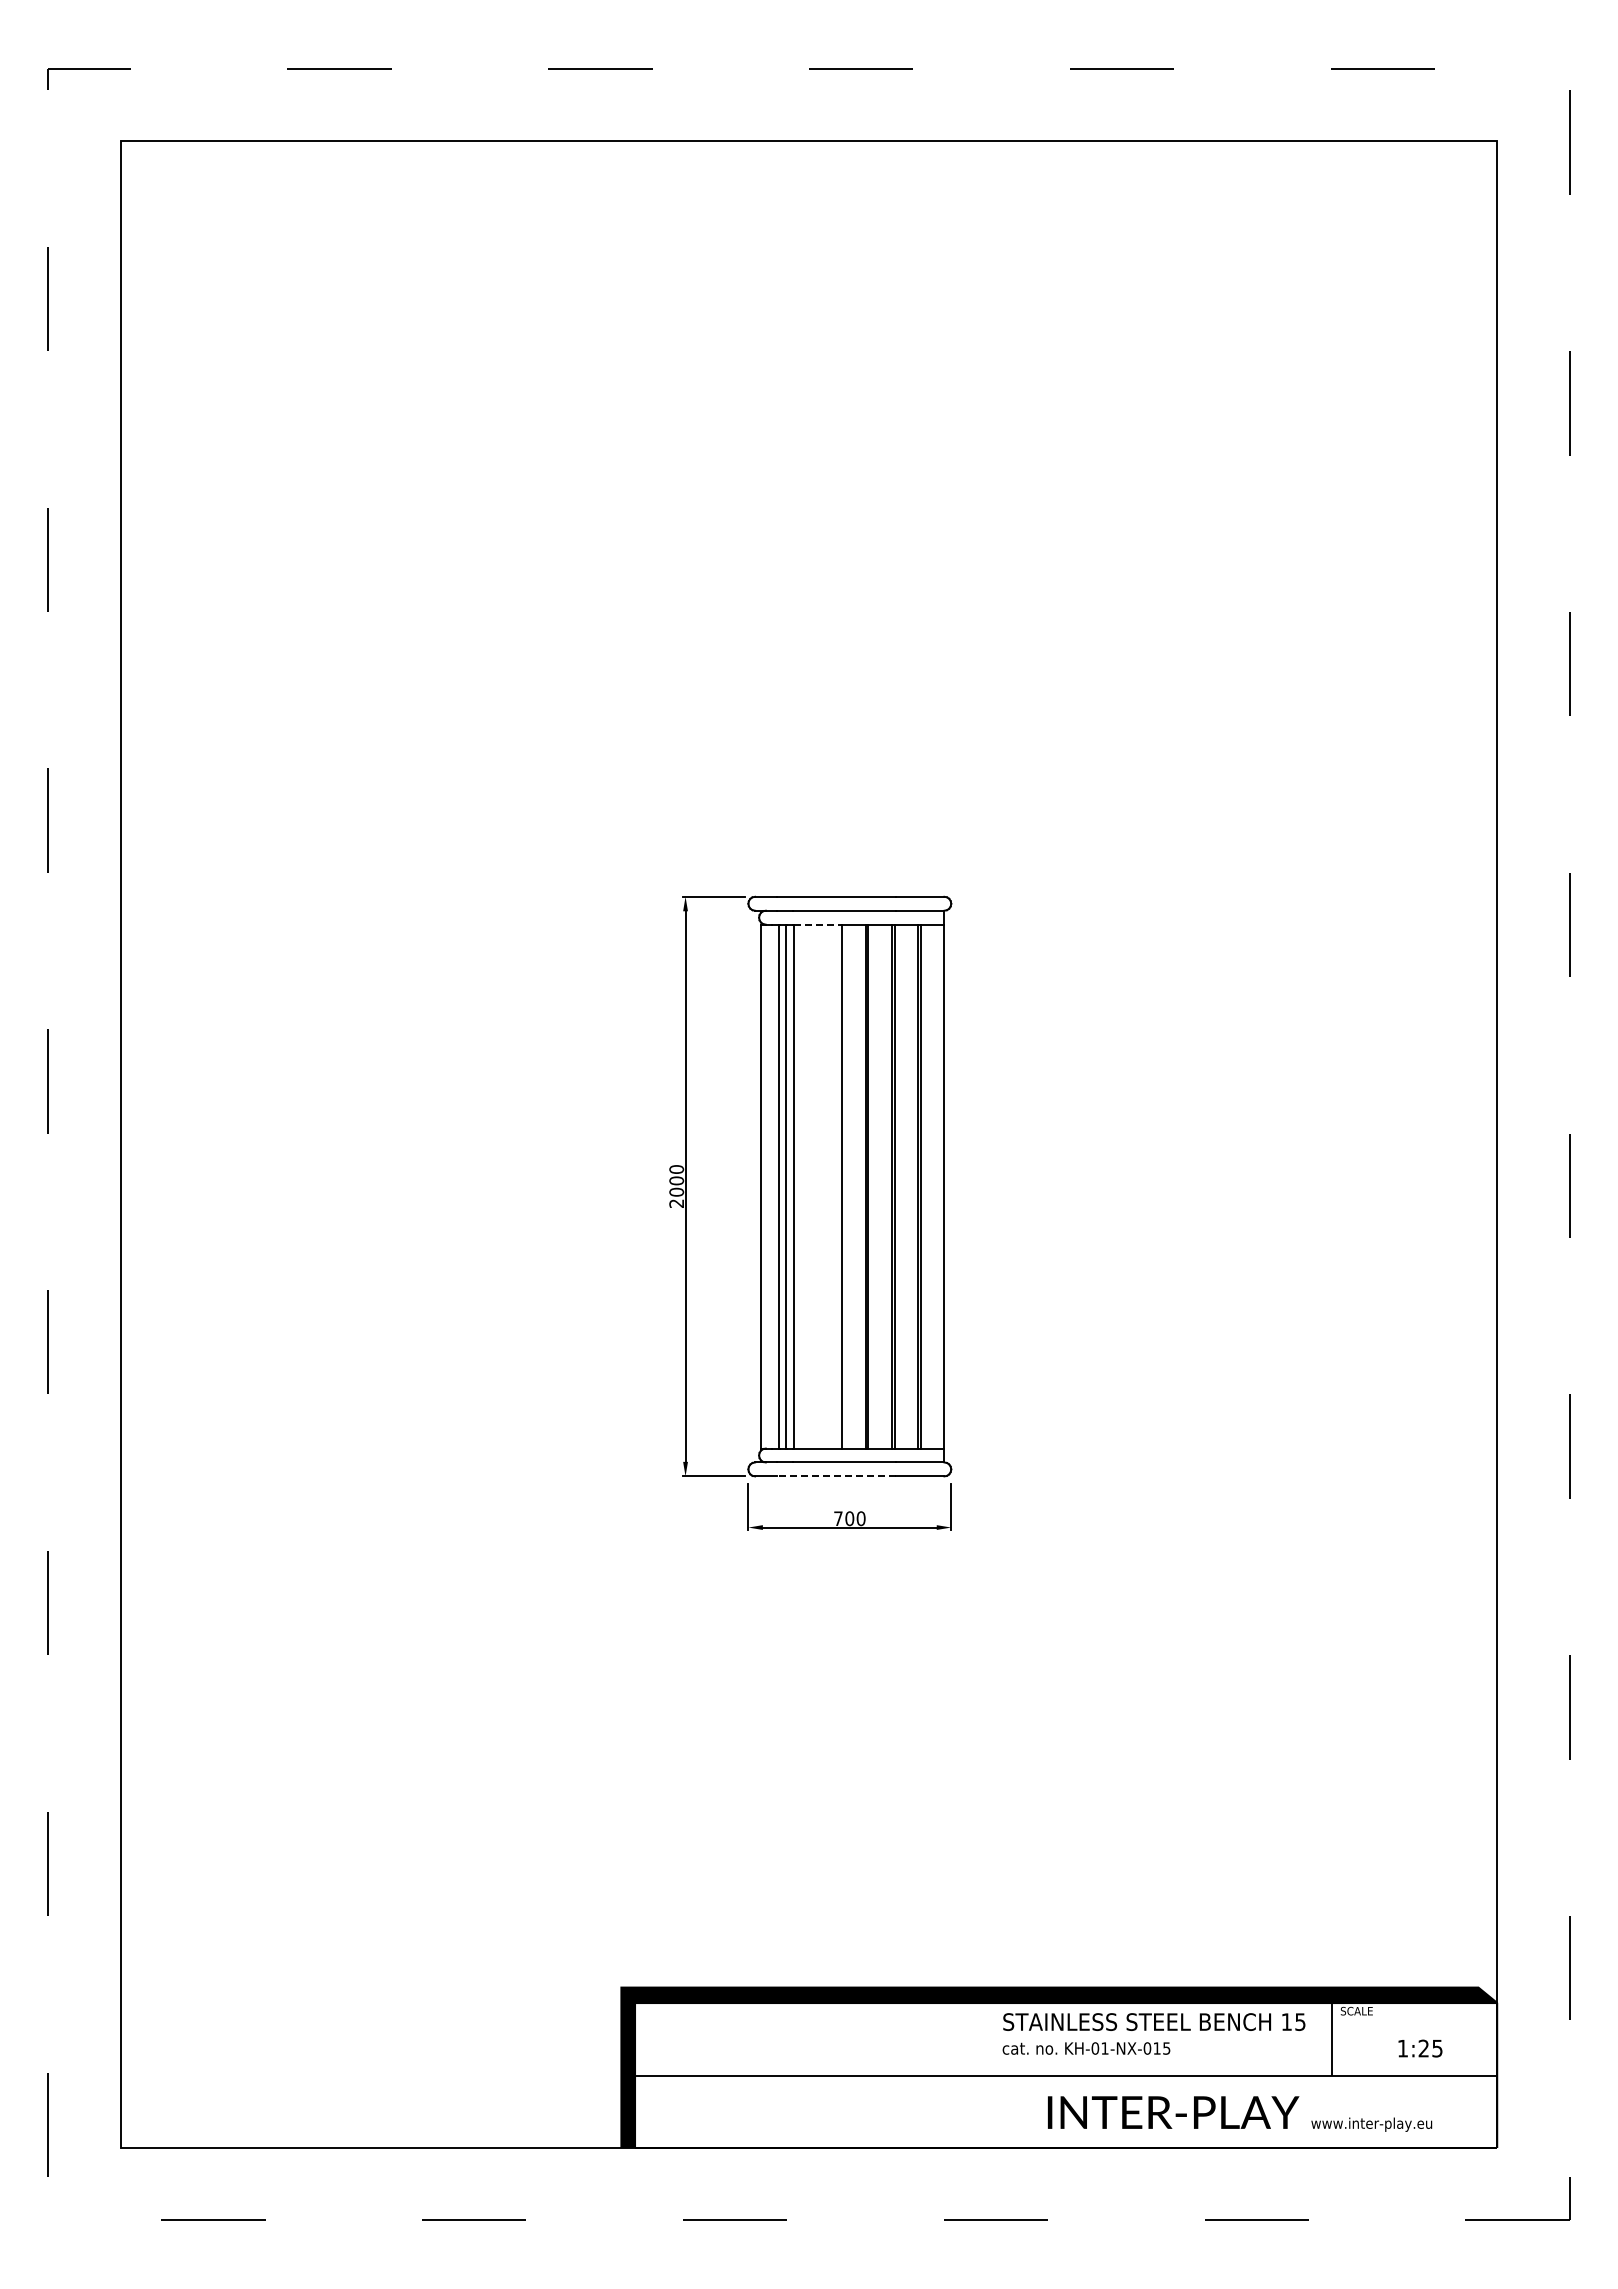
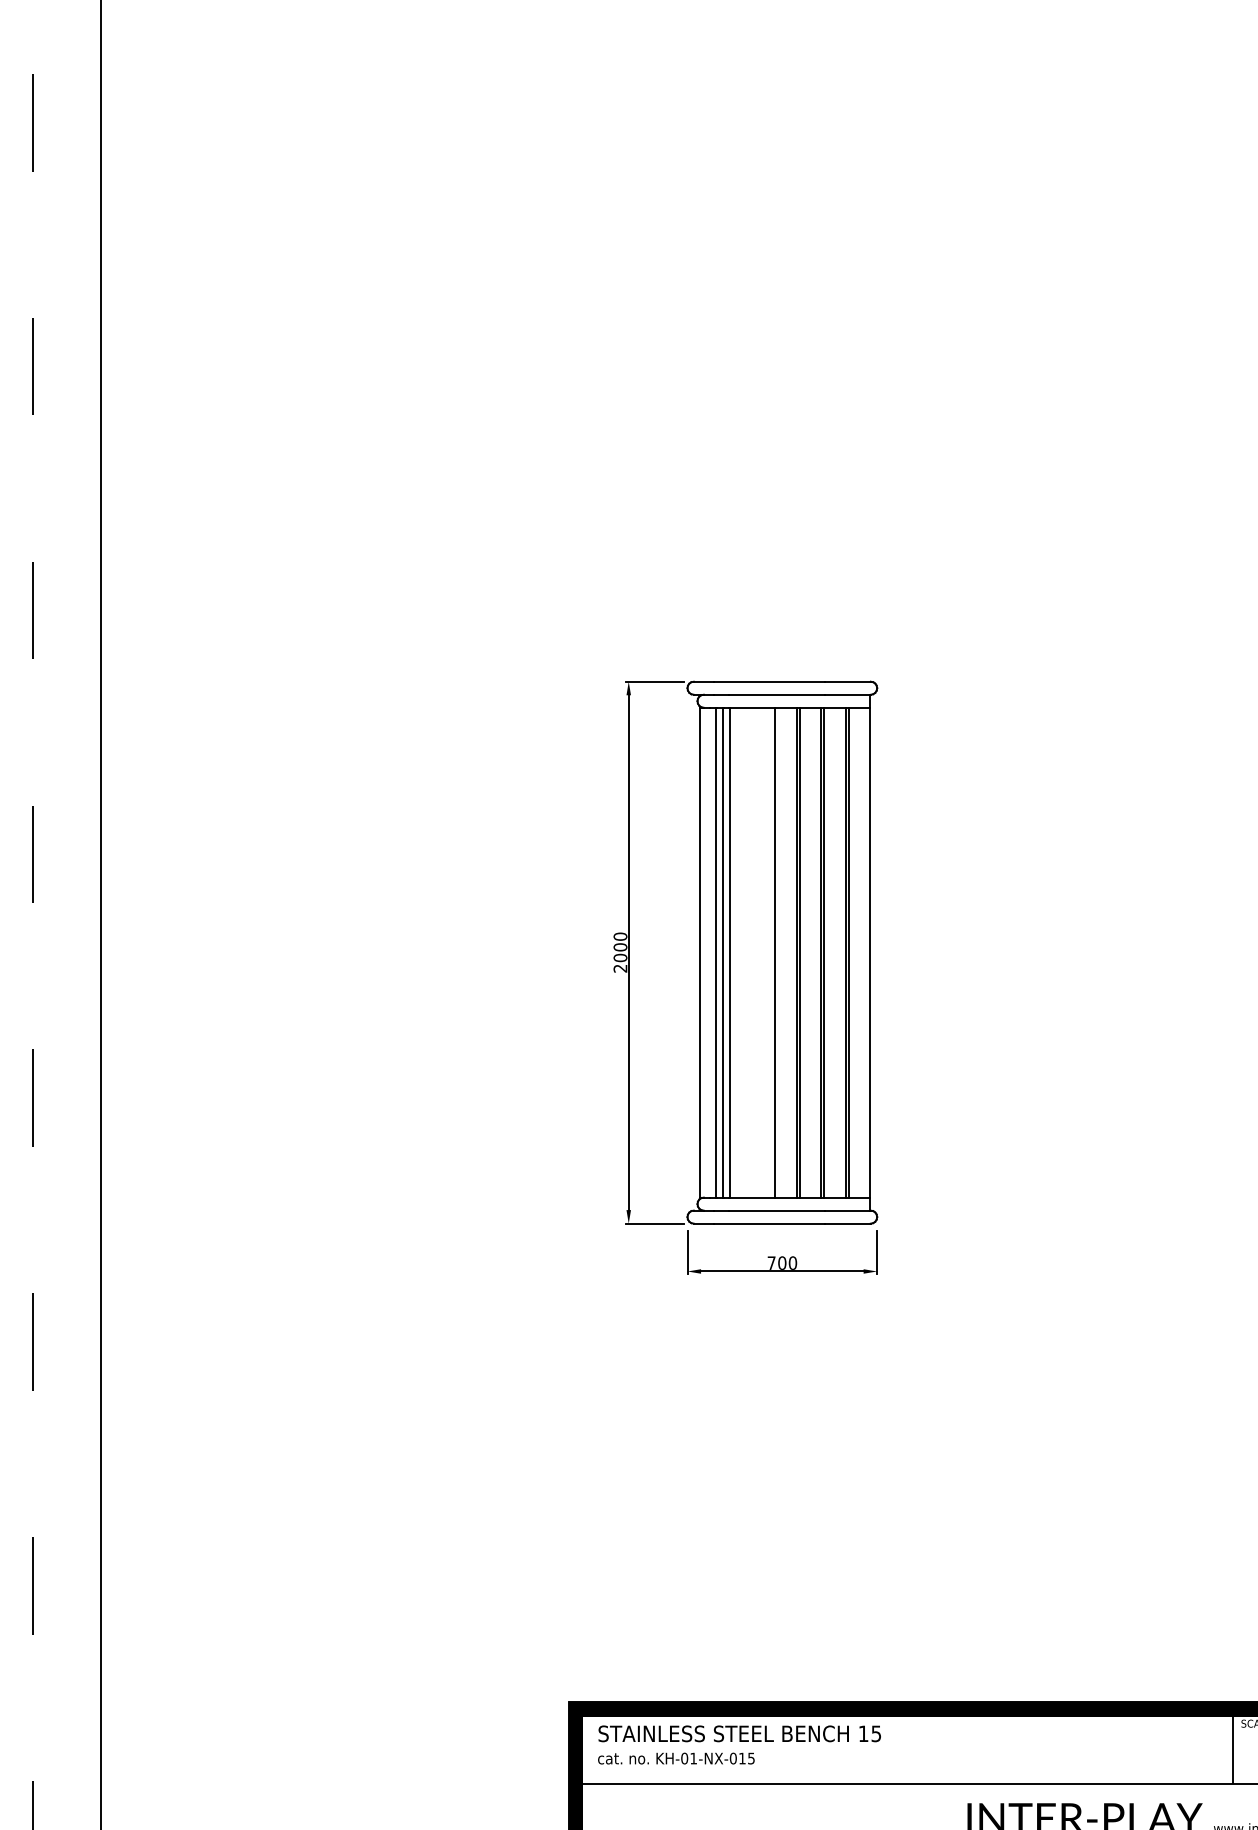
line: (818, 924) -> (753, 707), dashed -> solid
line: (836, 1476) -> (769, 1223), dashed -> solid
text: (1153, 2033) -> (739, 1744), moved

